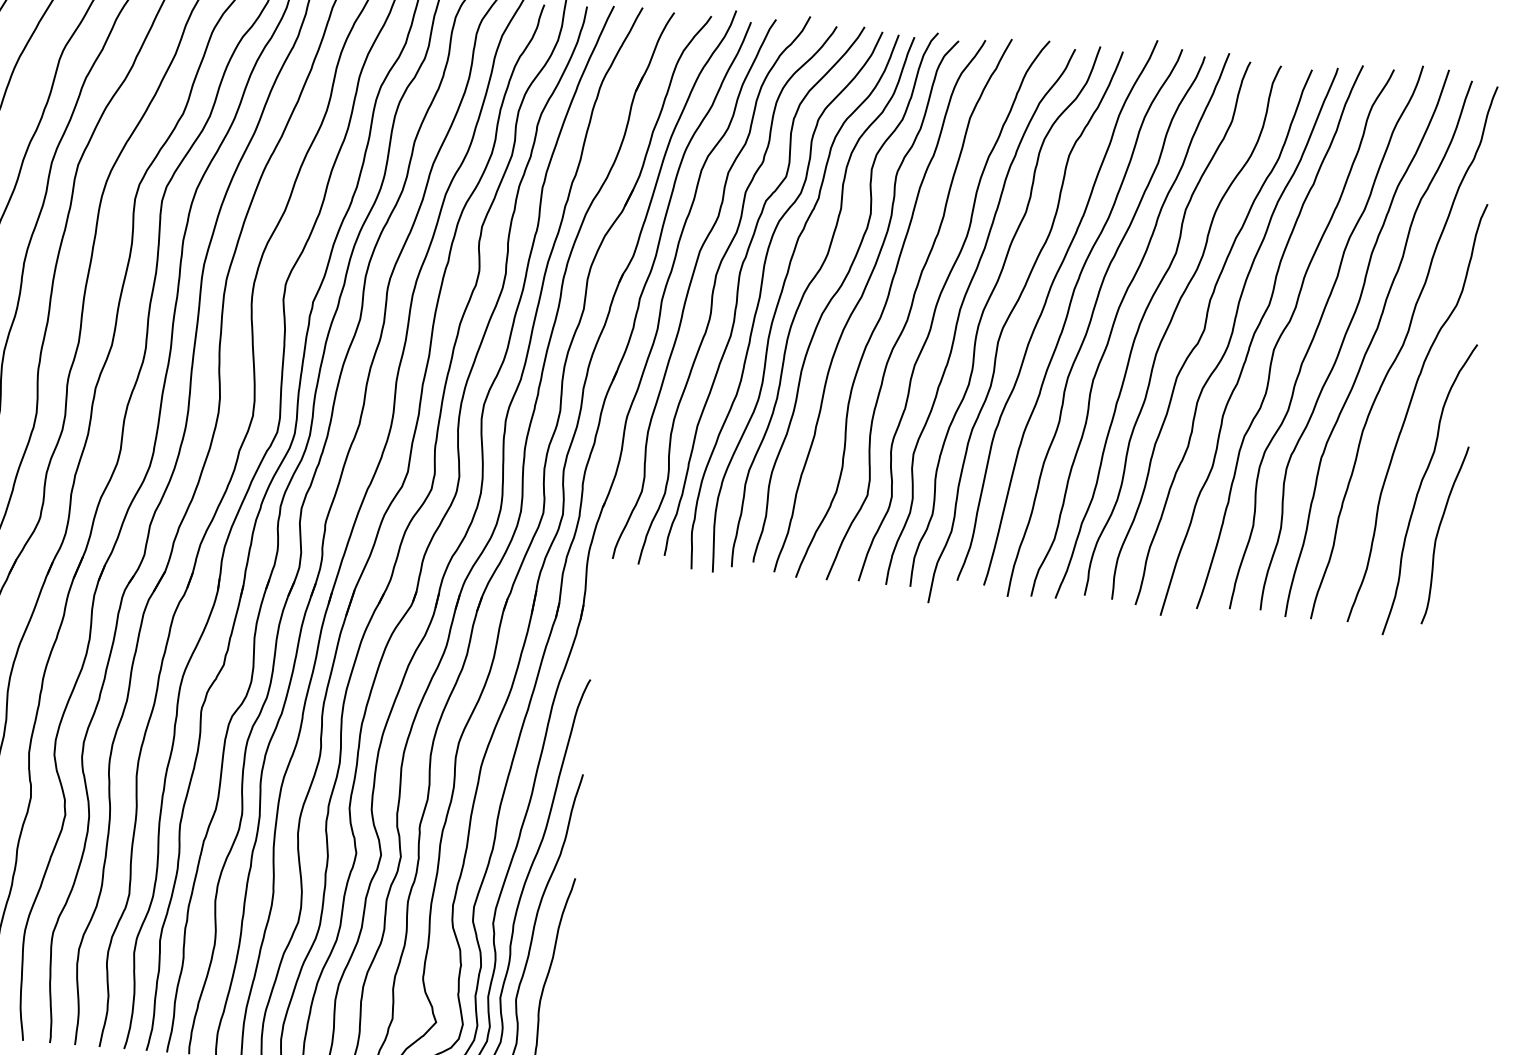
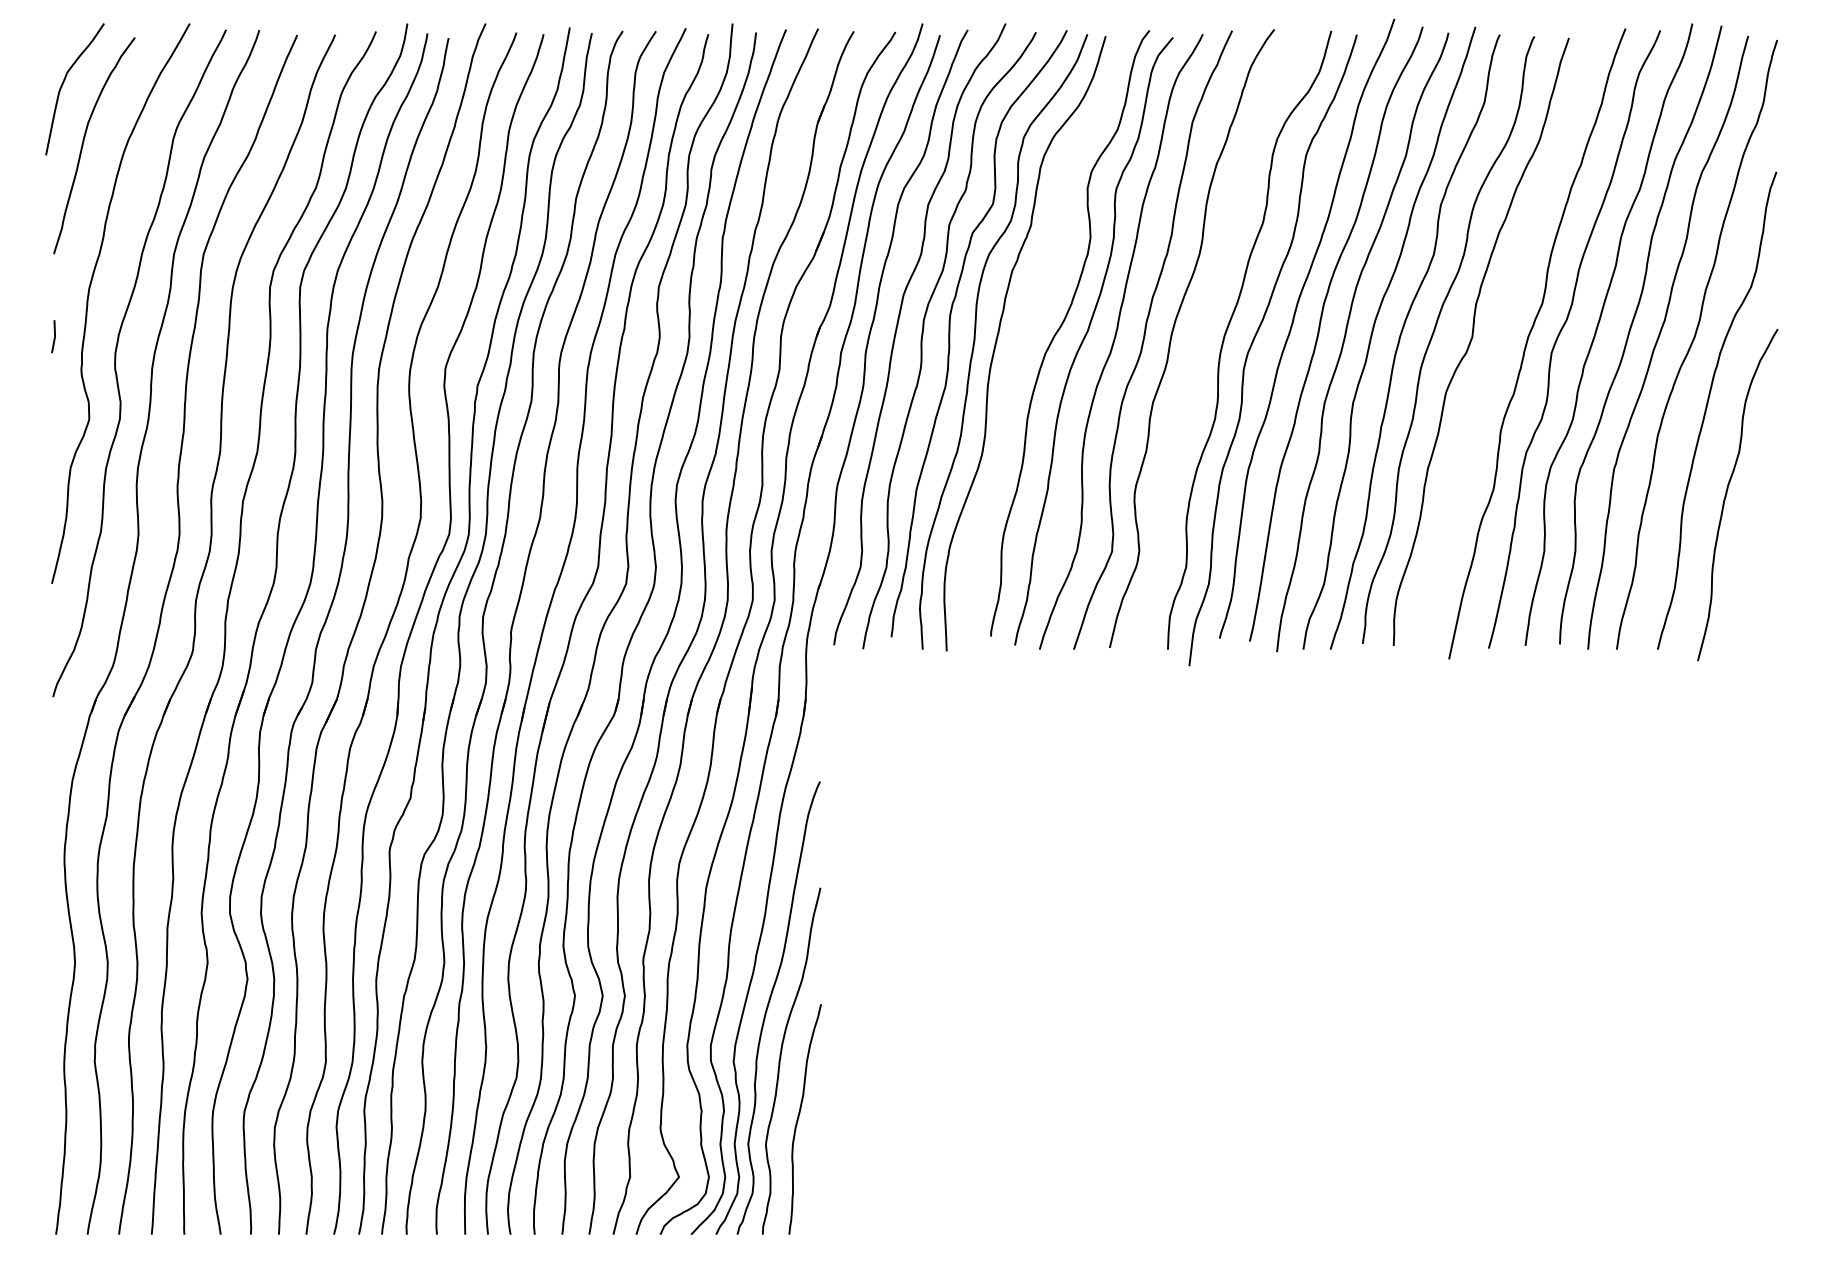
curve: (806, 291) -> (1025, 330), removed
curve: (960, 312) -> (1199, 339), removed
curve: (1232, 334) -> (1504, 339), removed
curve: (1438, 533) -> (1751, 542), removed

